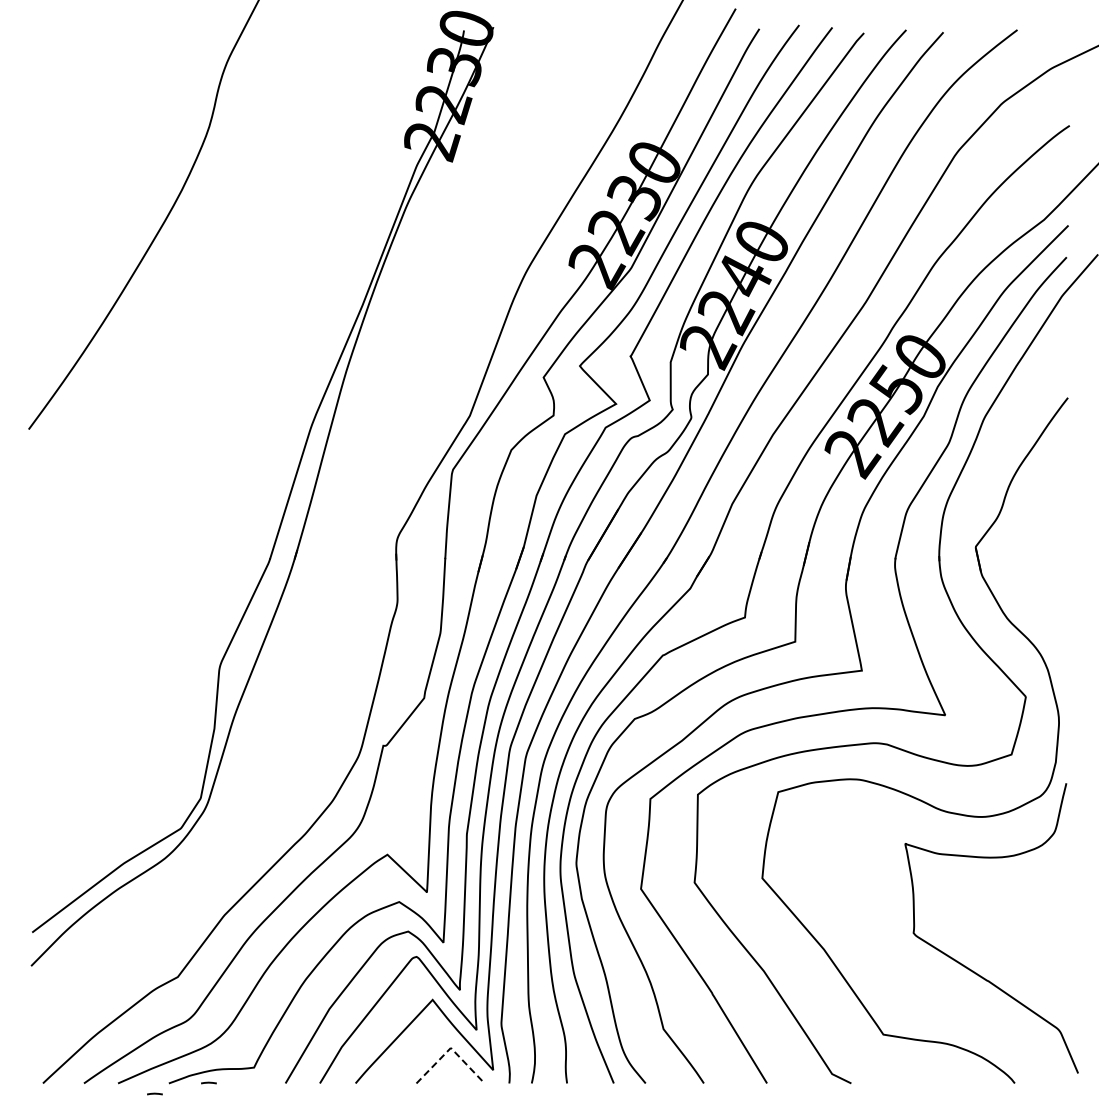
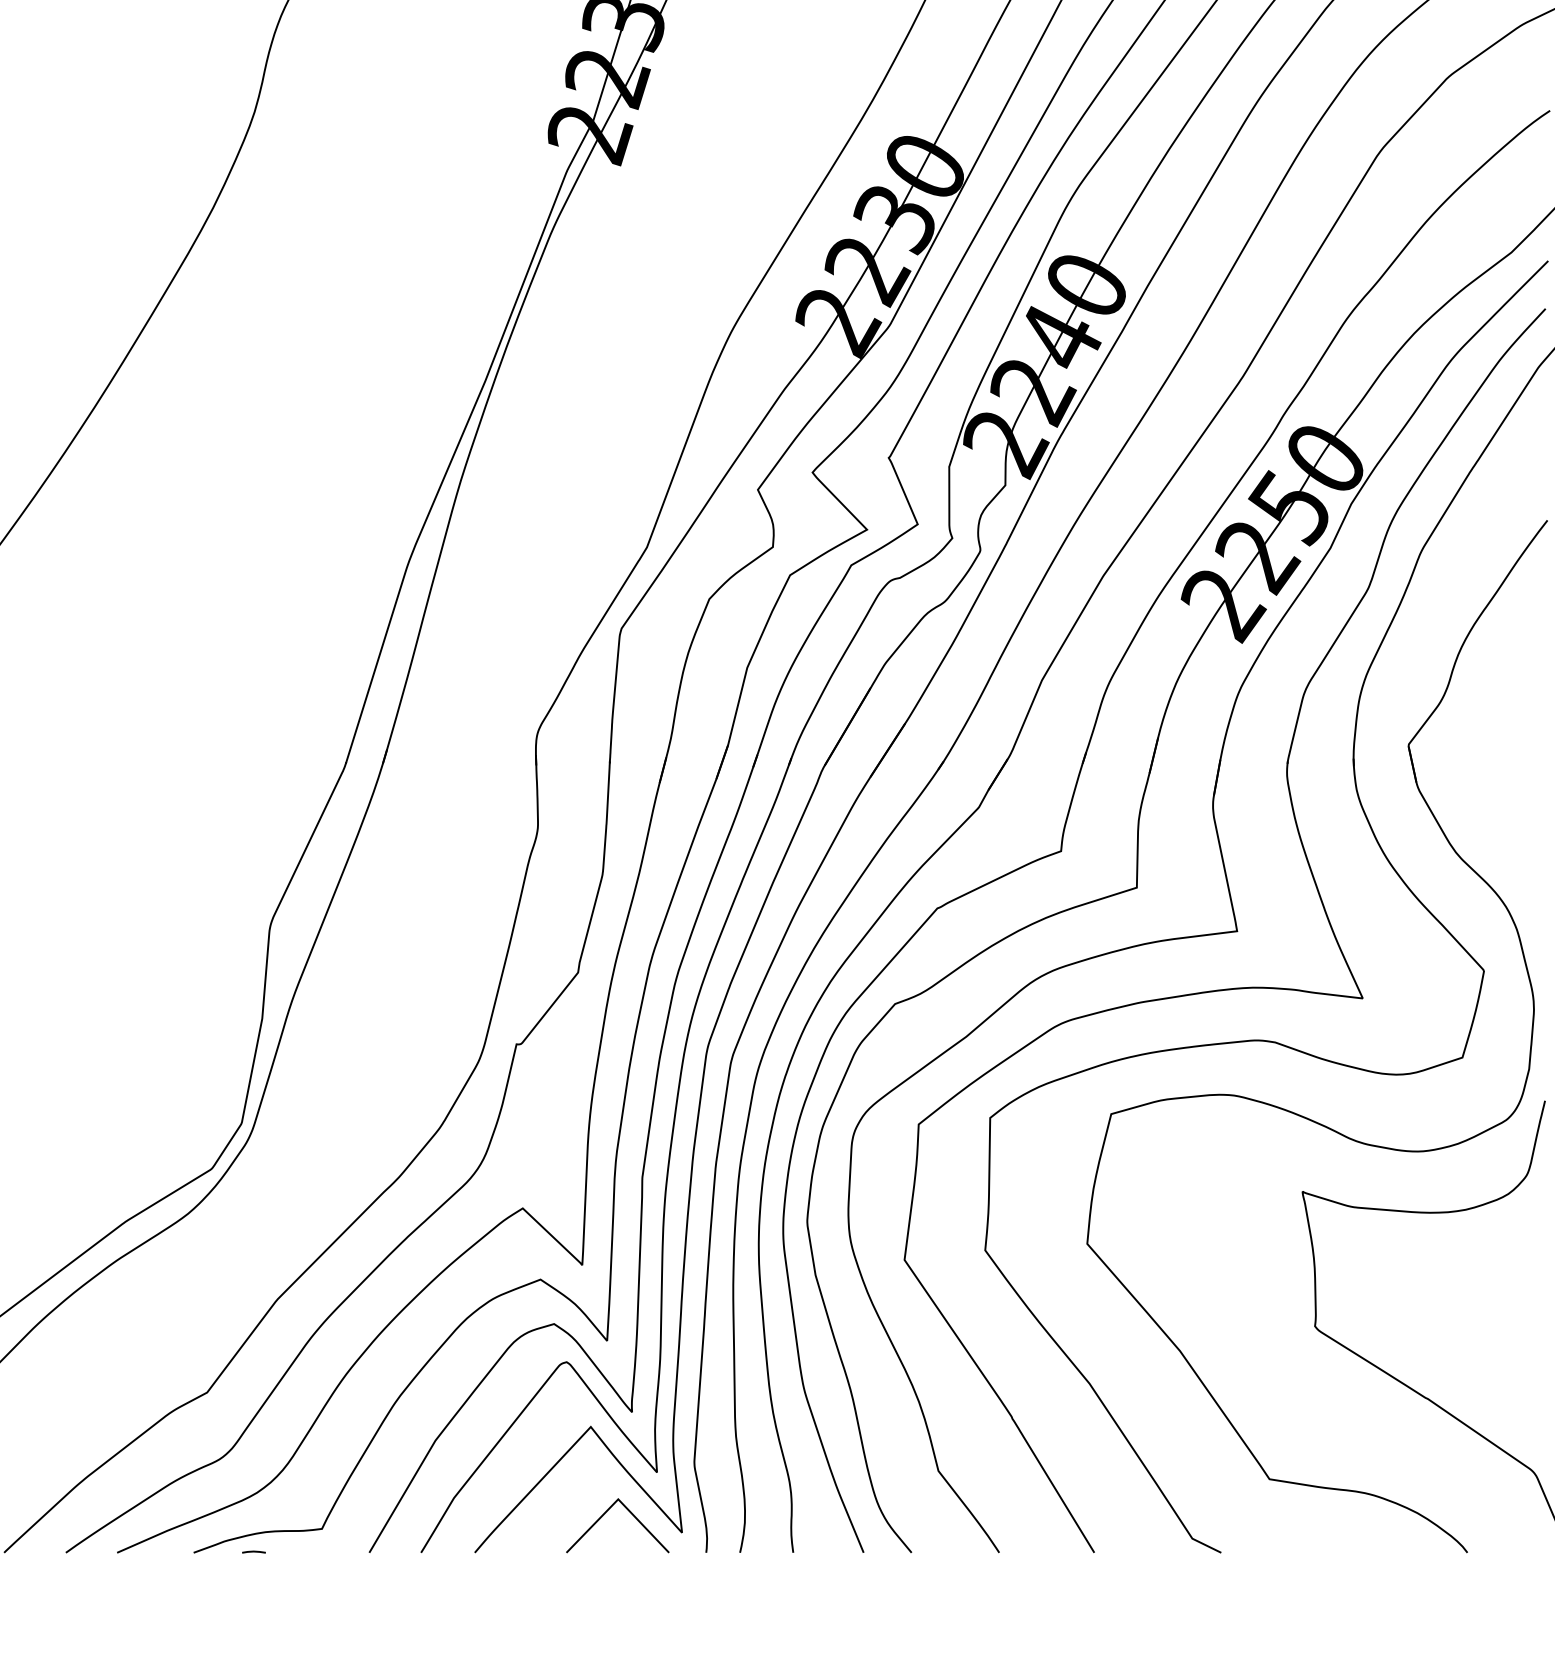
line: (450, 1047) -> (617, 1498), dashed -> solid
line: (154, 1093) -> (172, 1567), removed

